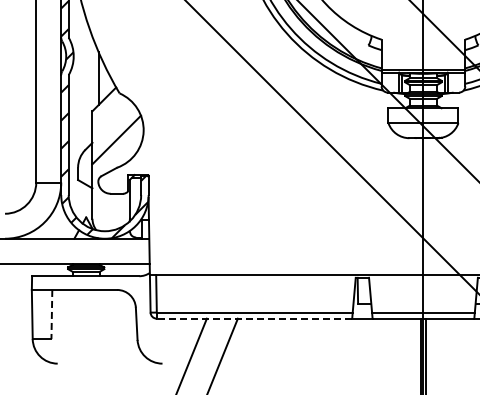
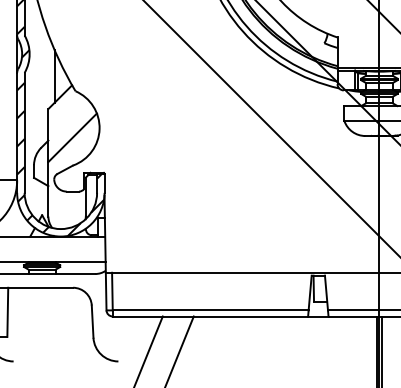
line: (51, 314) -> (7, 312), dashed -> solid
line: (254, 318) -> (210, 316), dashed -> solid

